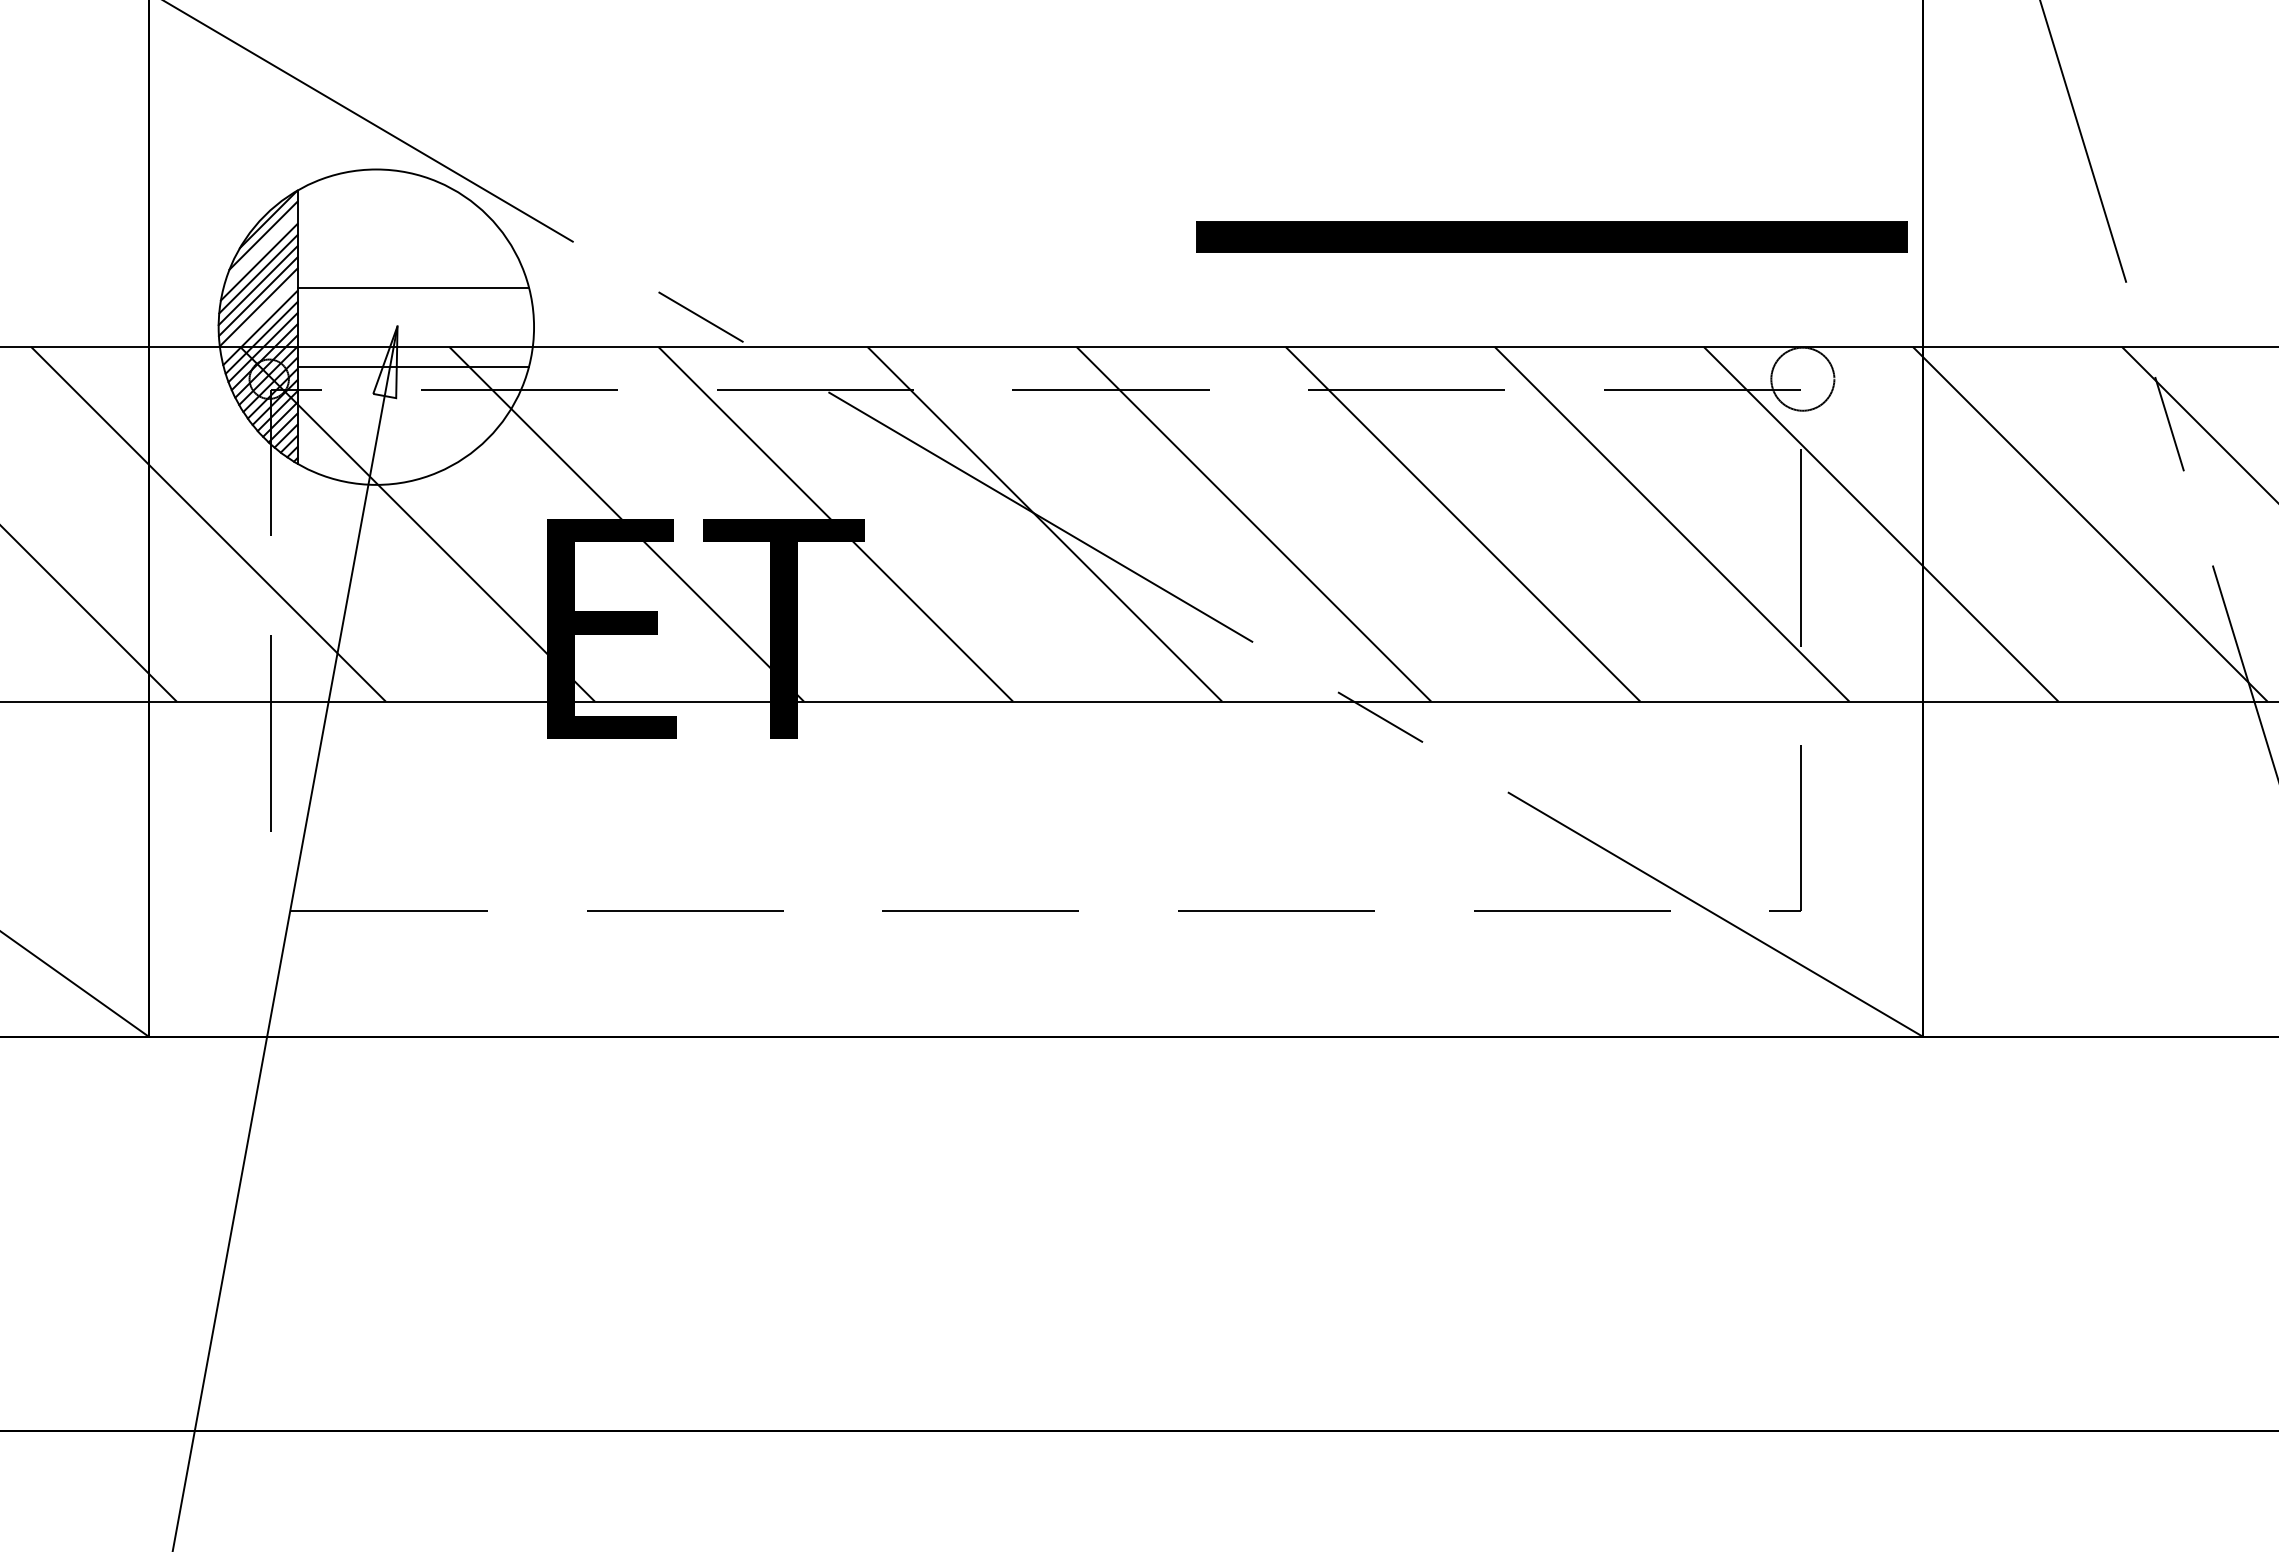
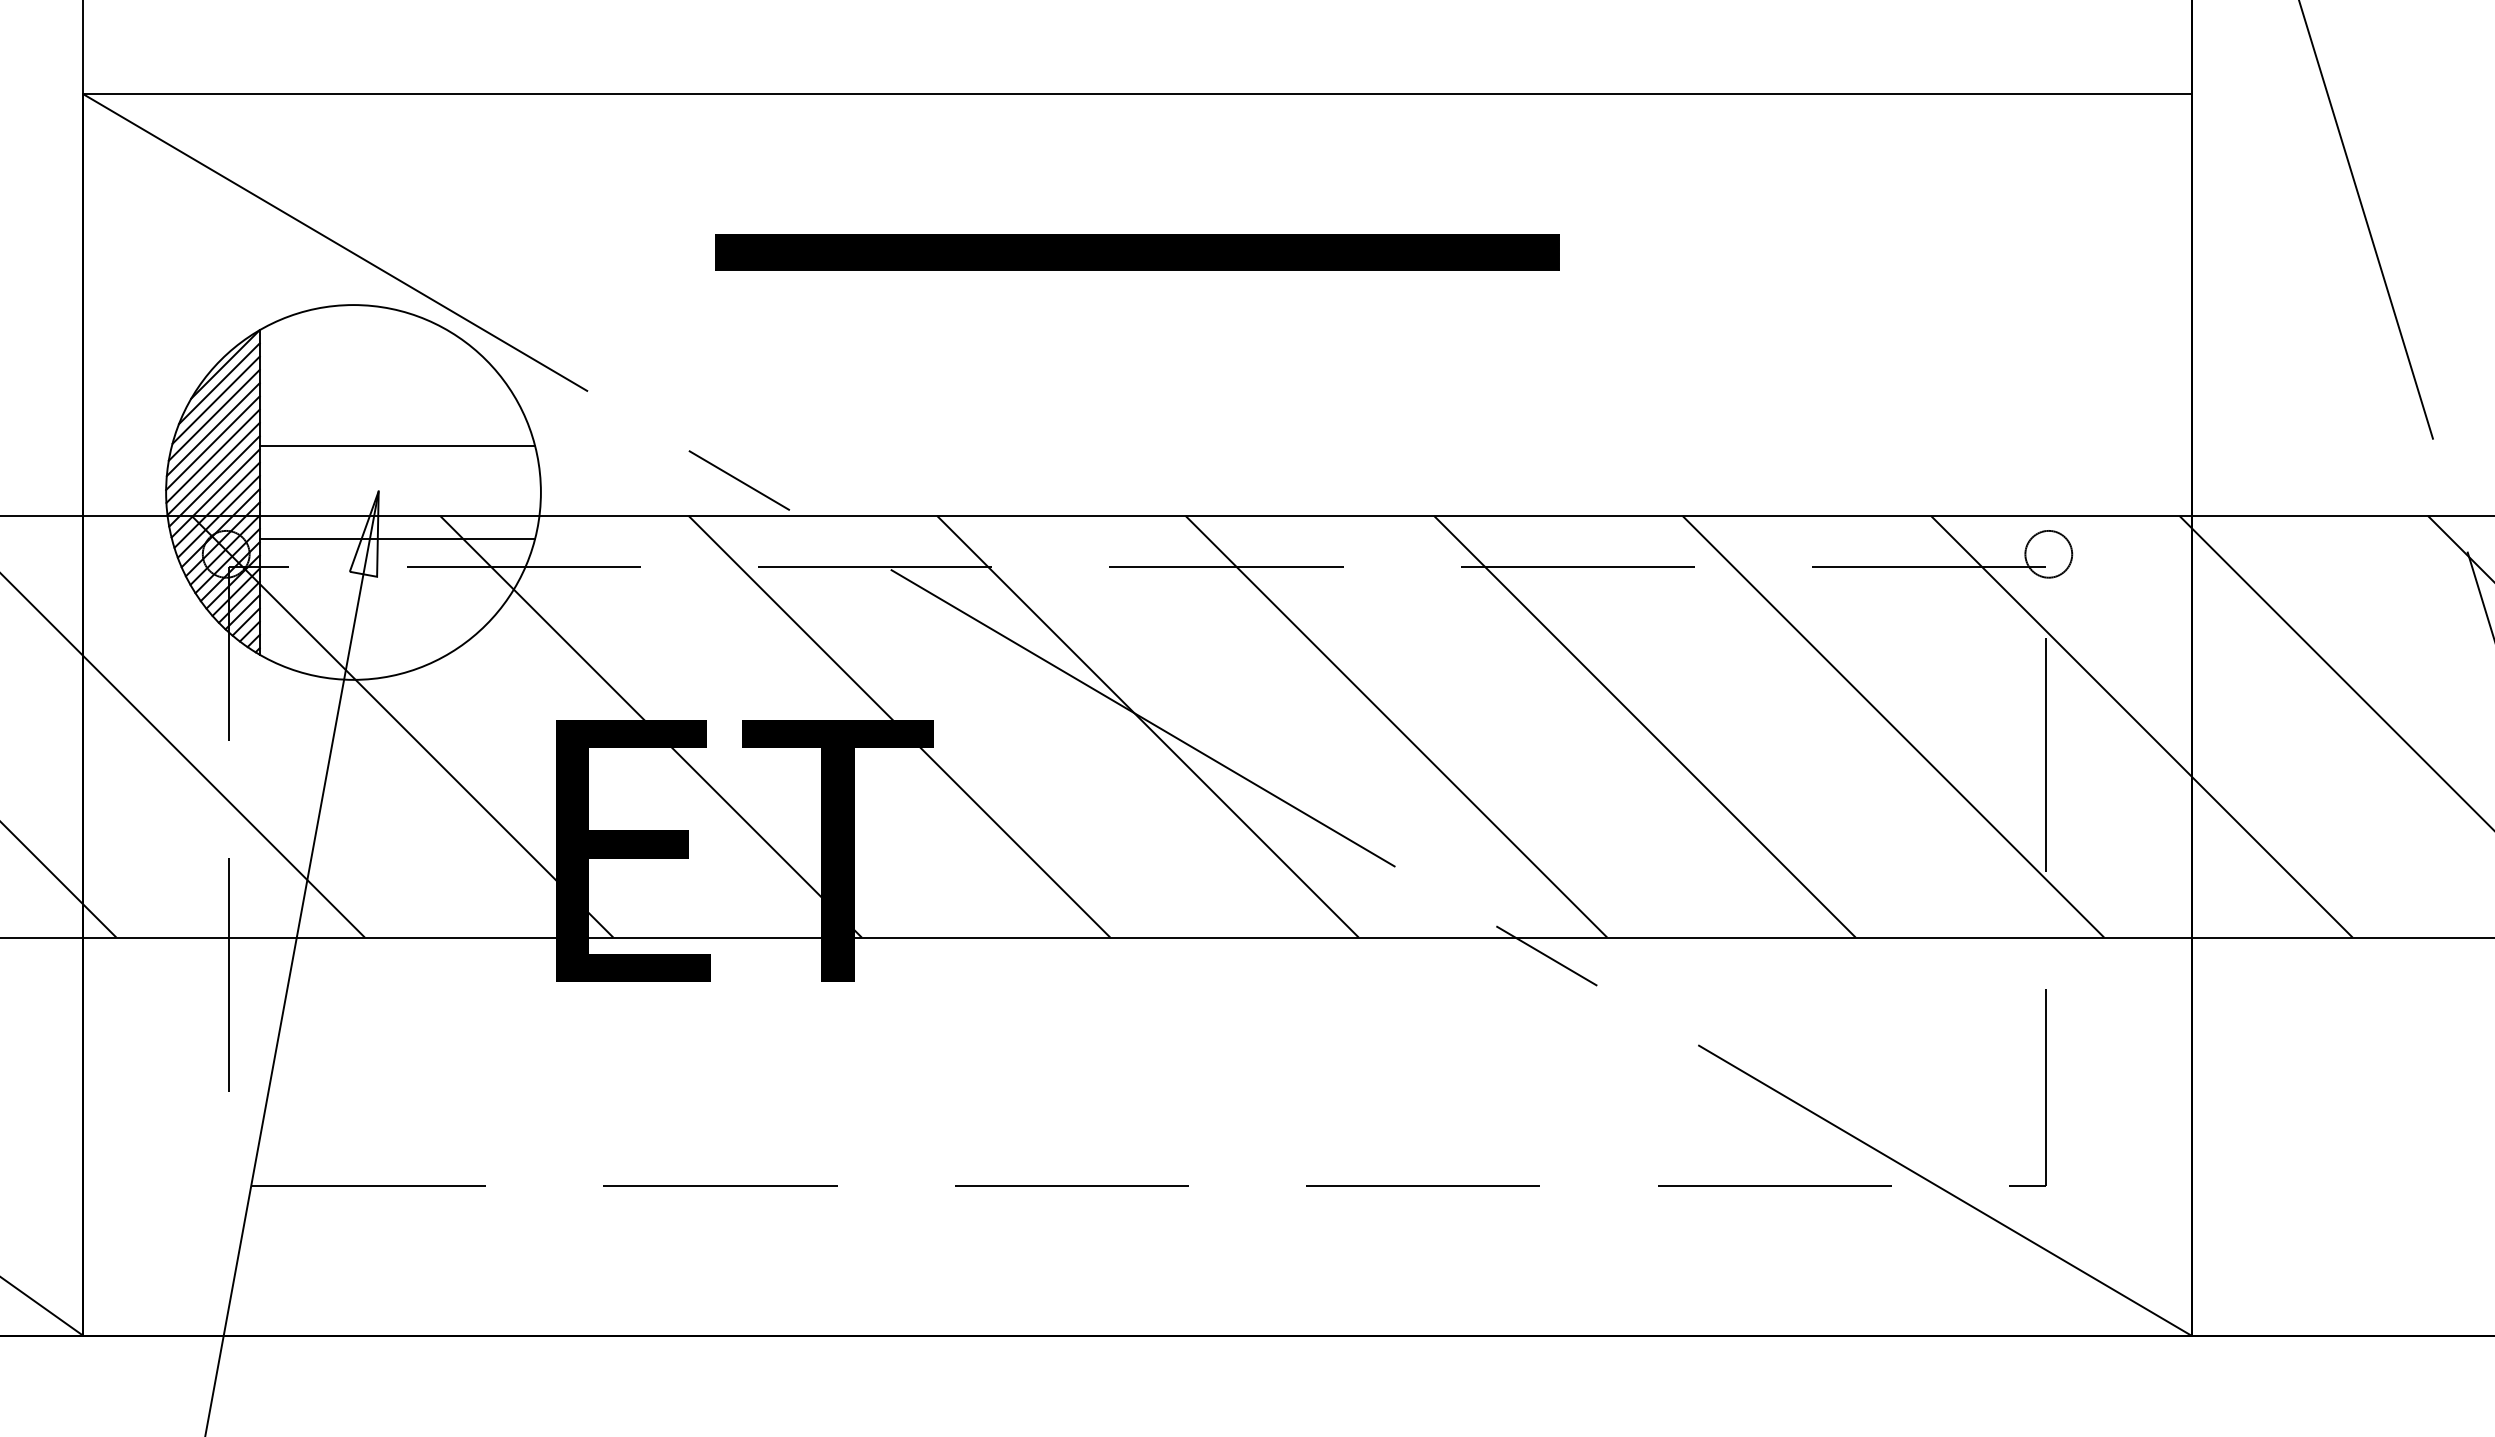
part: (1551, 236) -> (1136, 251), moved
line: (260, 249) -> (215, 400), added
line: (259, 317) -> (214, 480), added
circle: (1802, 378) -> (2048, 553), size x0.62

